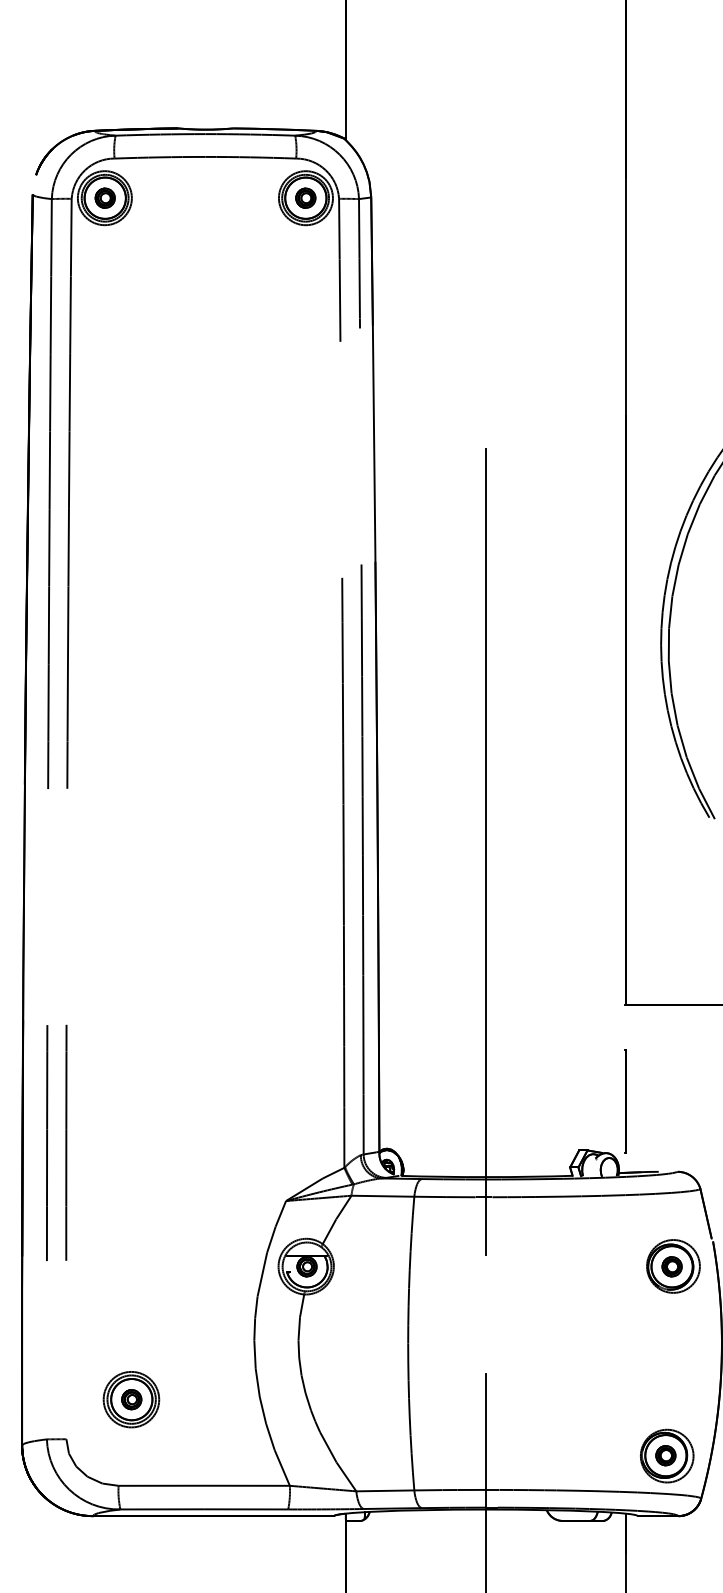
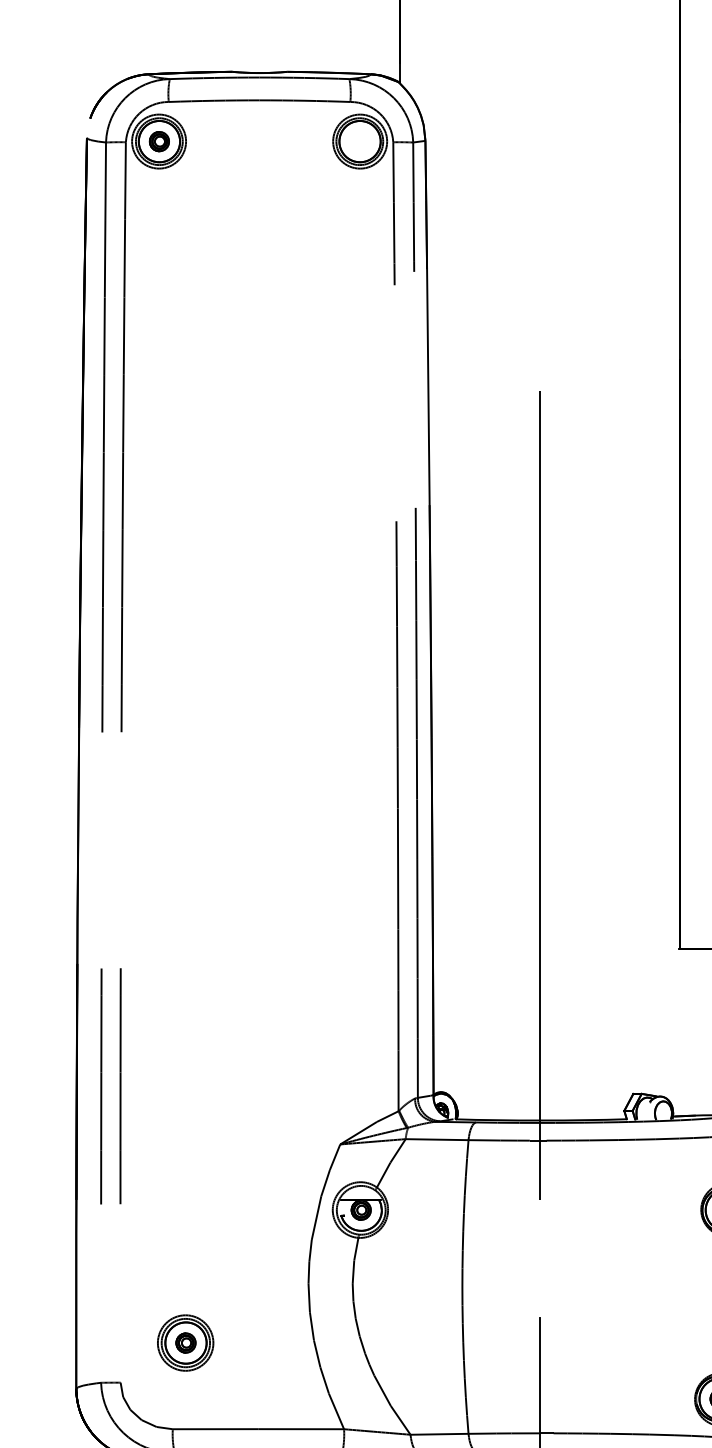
part: (305, 197) -> (359, 140), removed
line: (625, 1101) -> (679, 1044), removed

